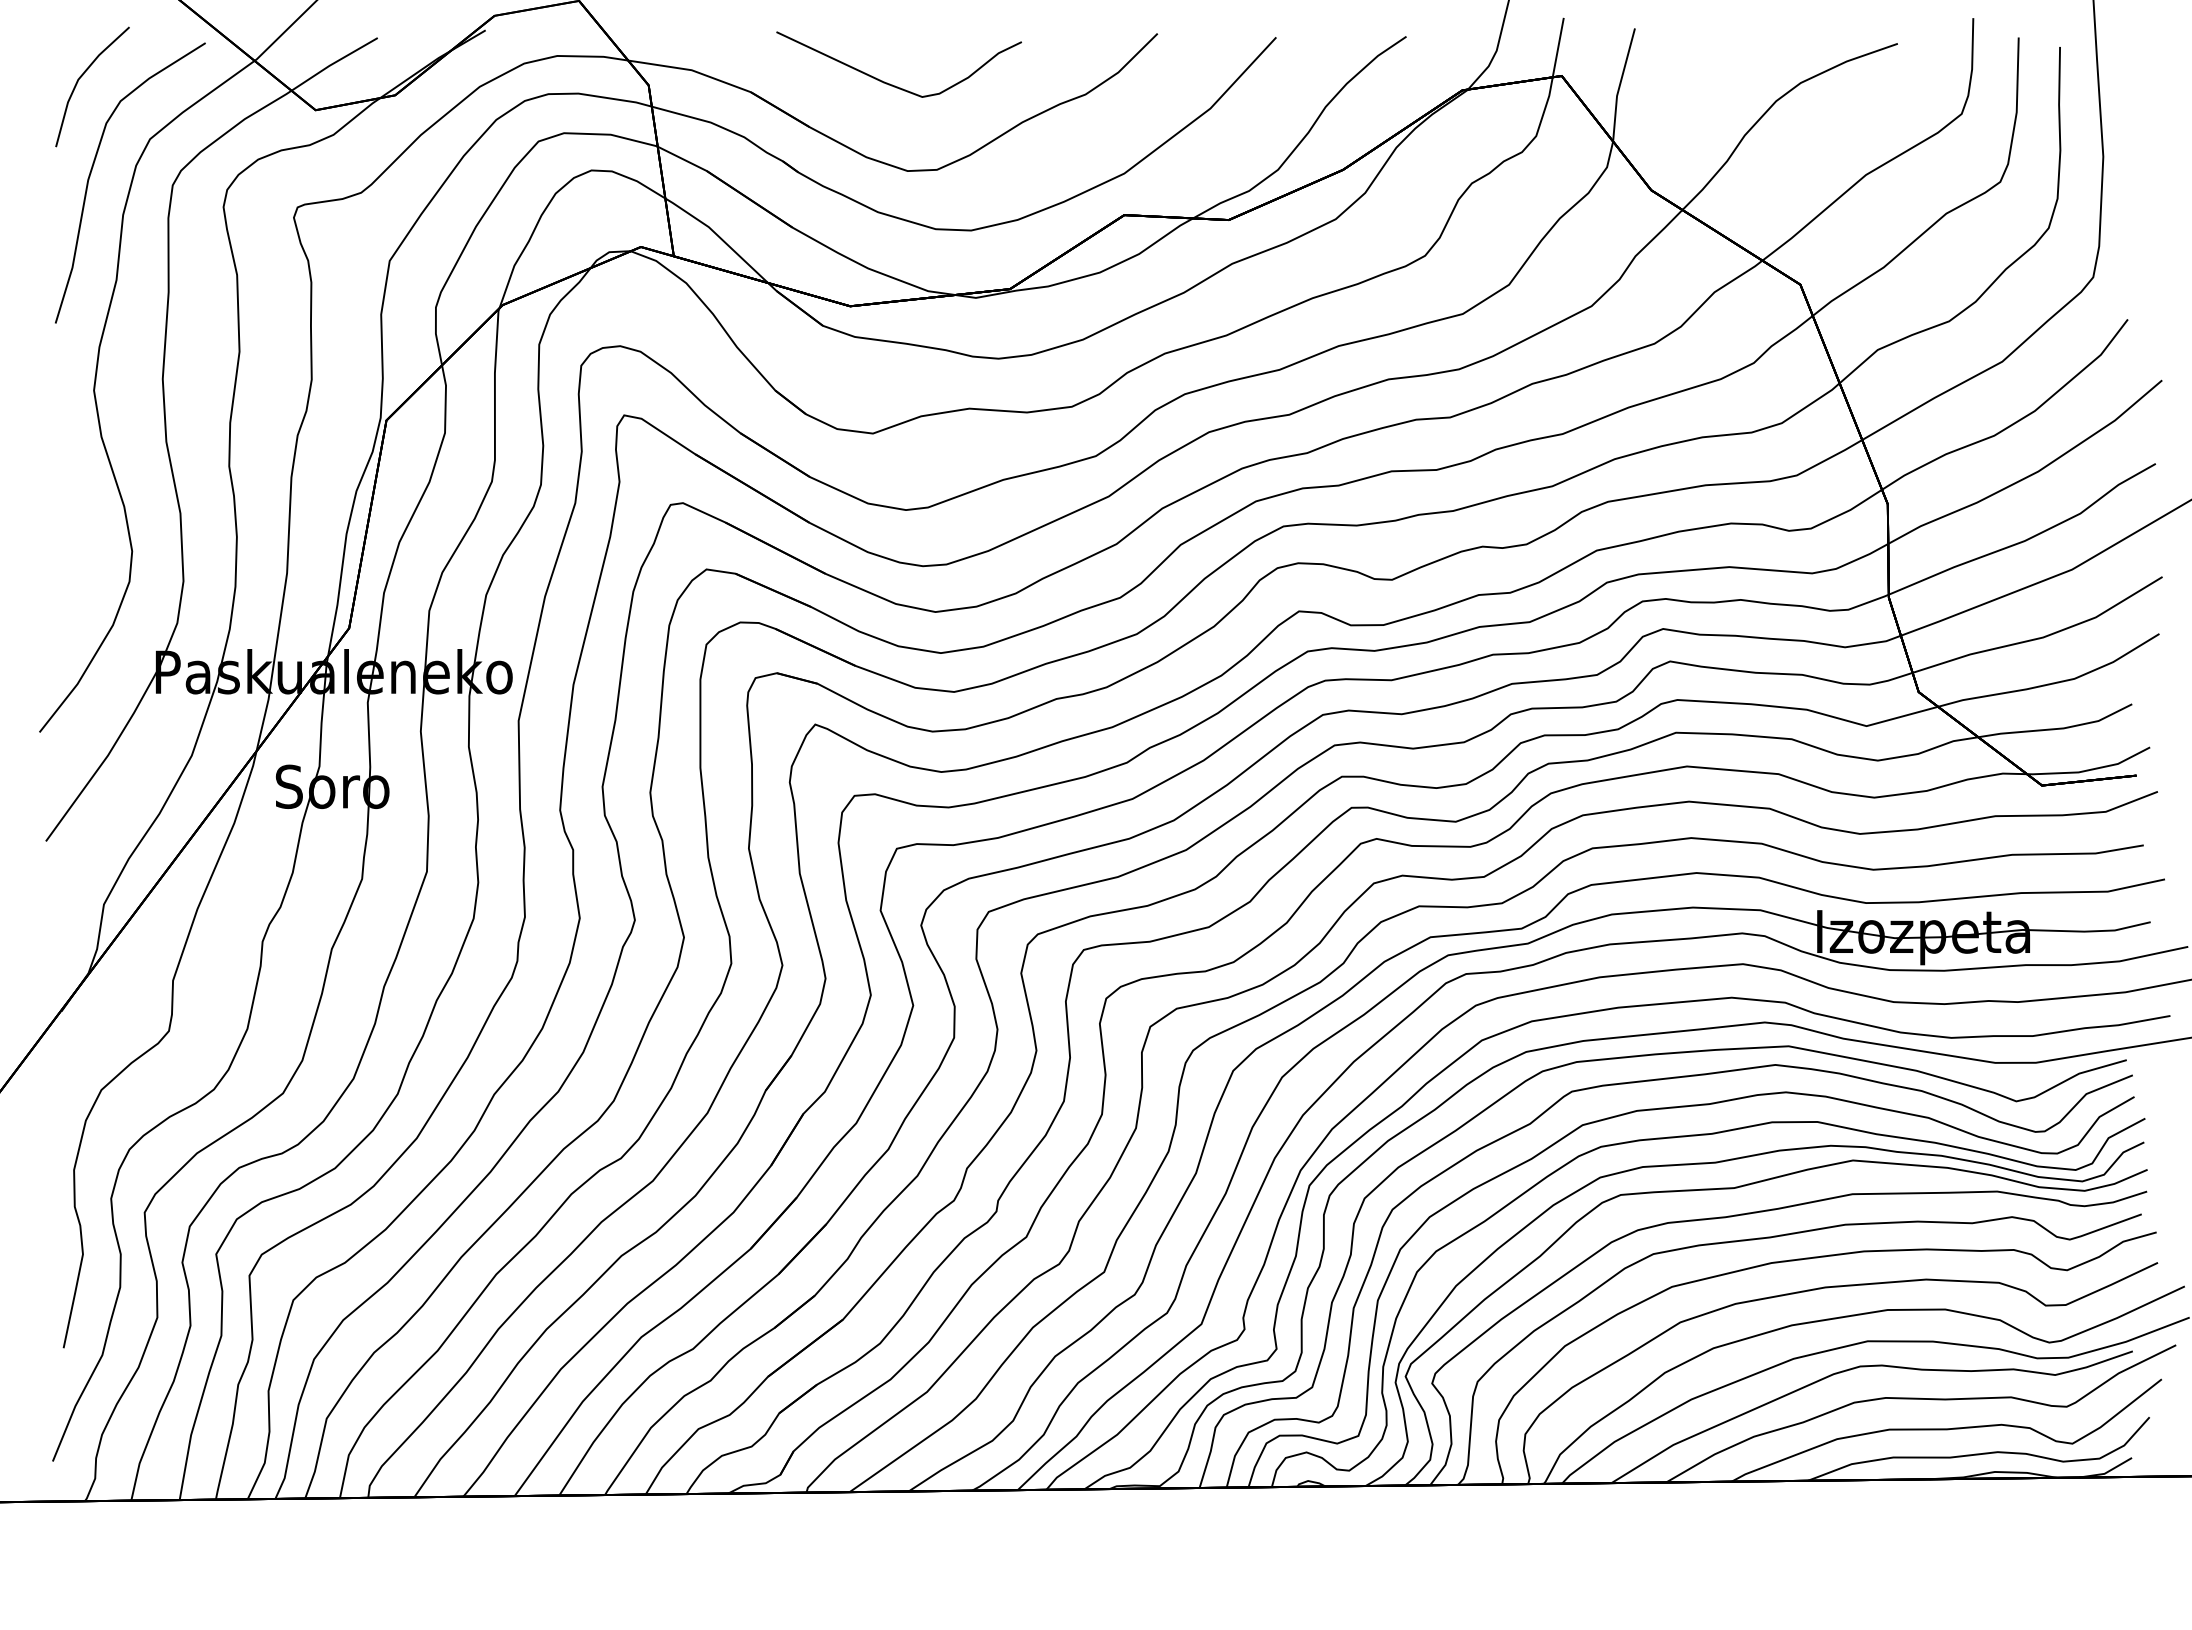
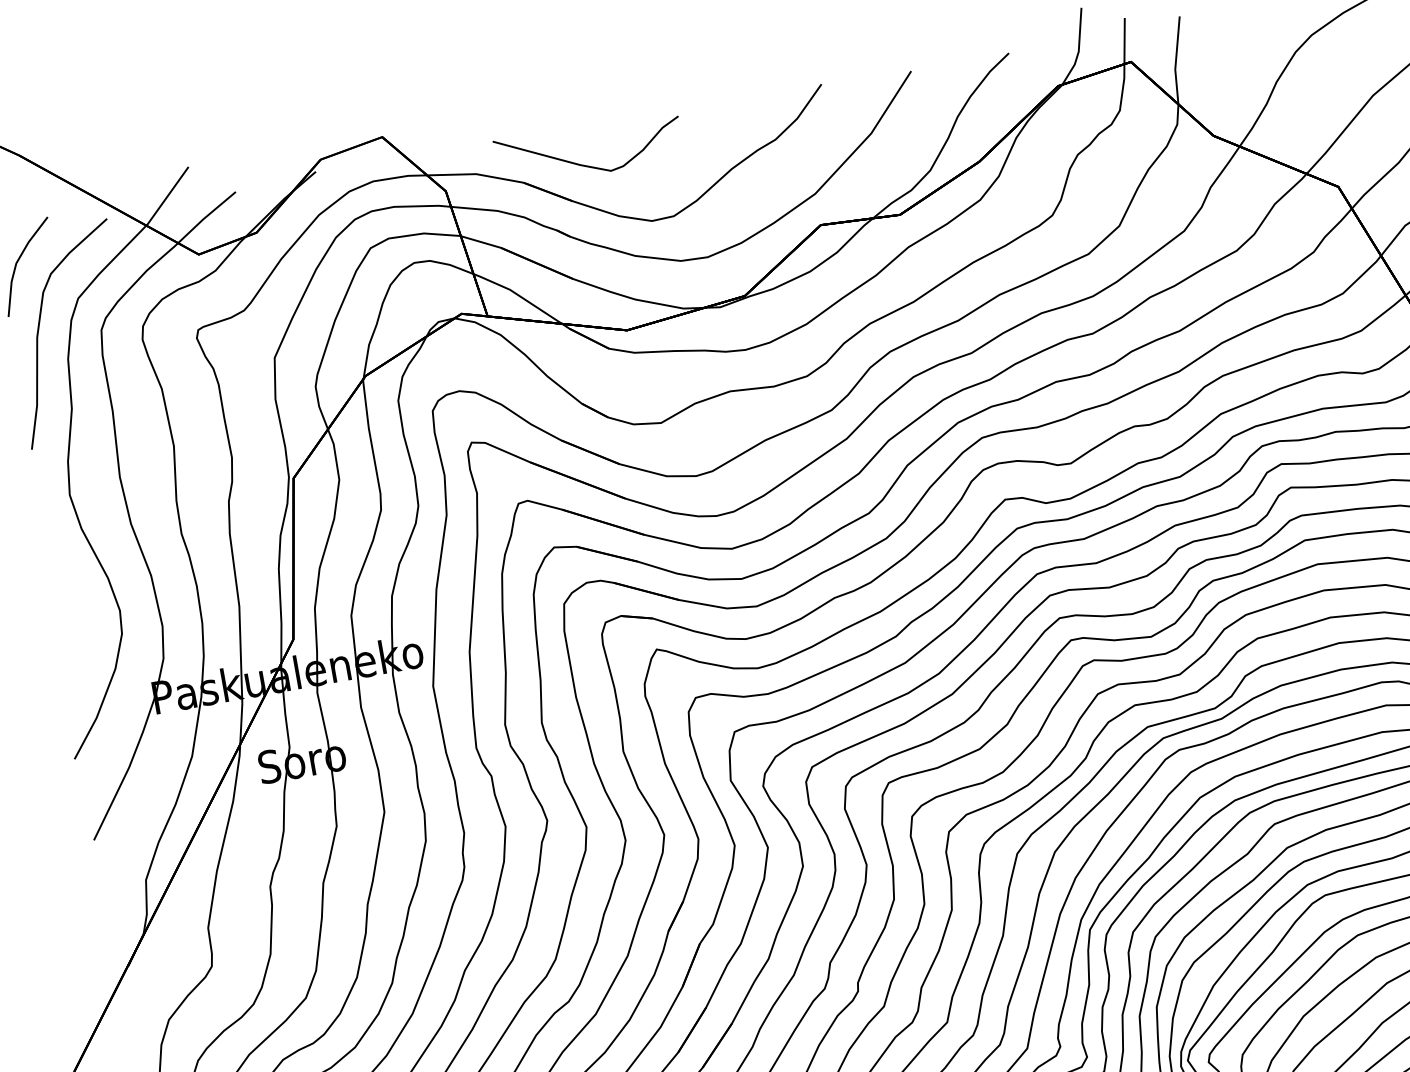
curve: (890, 83) -> (585, 164), moved

